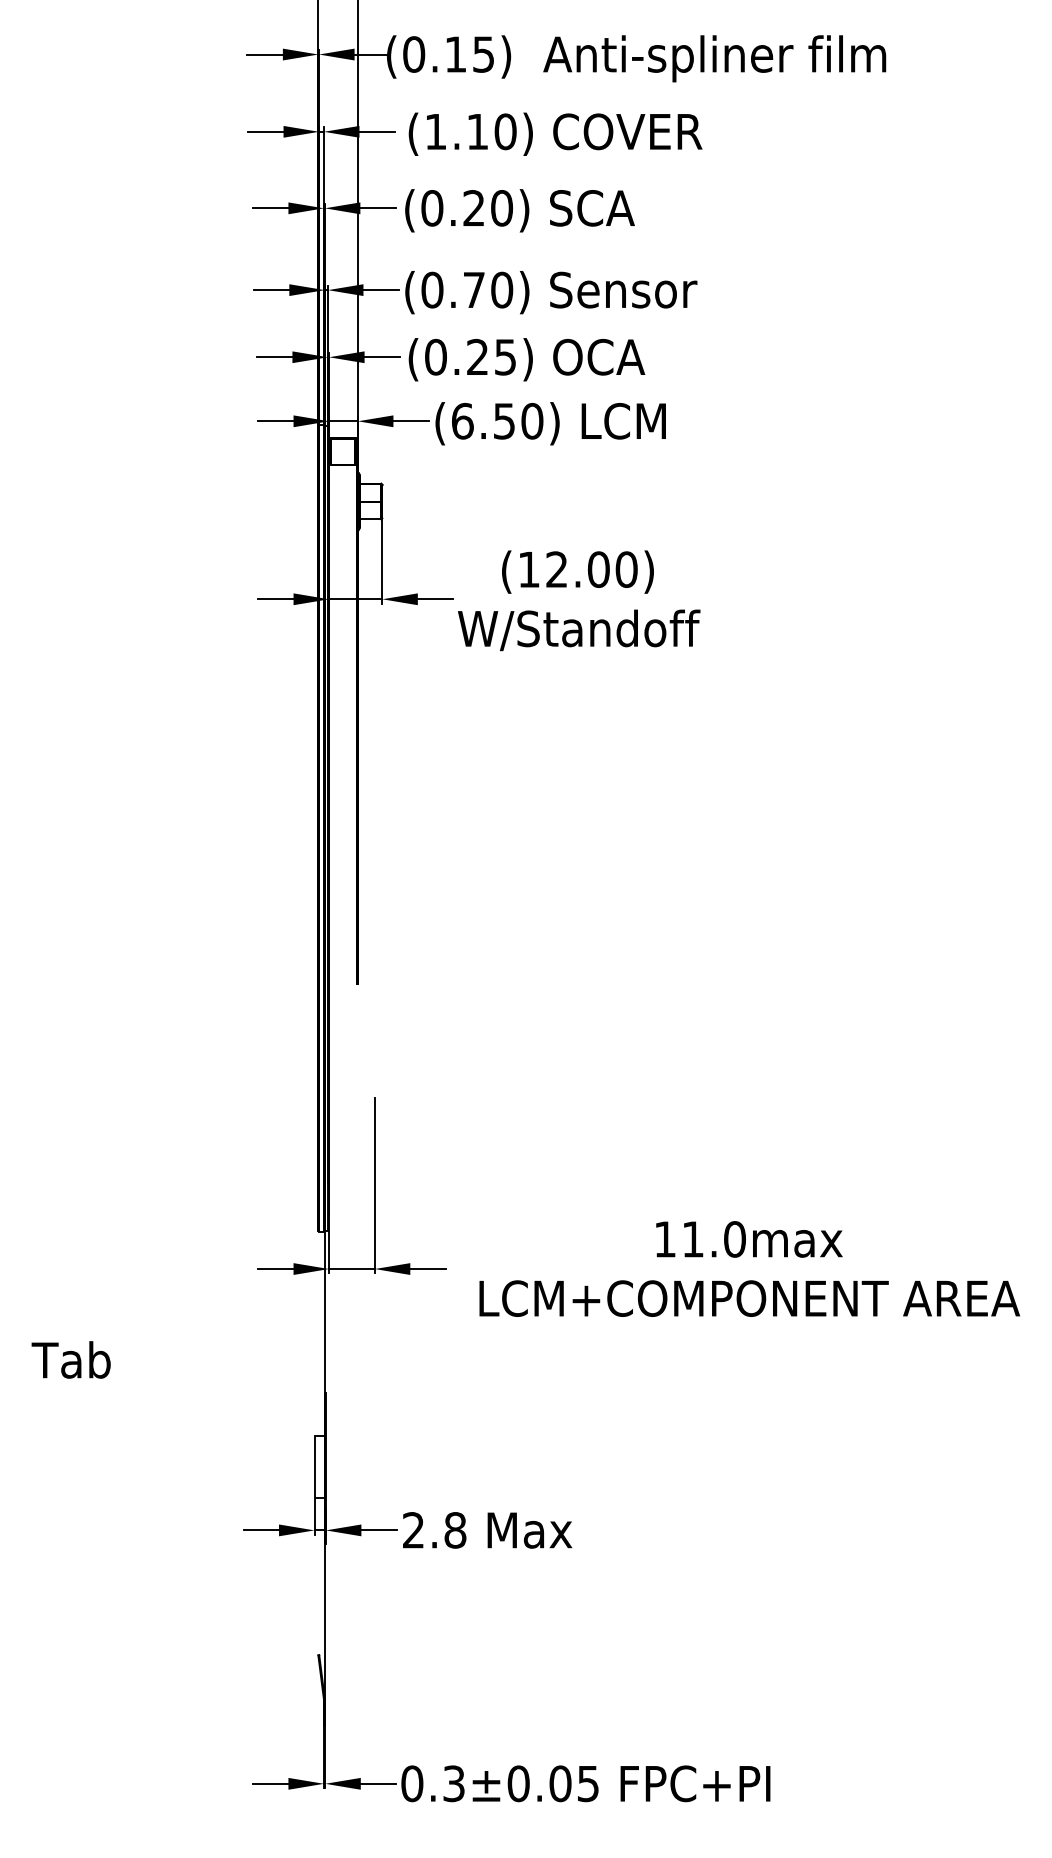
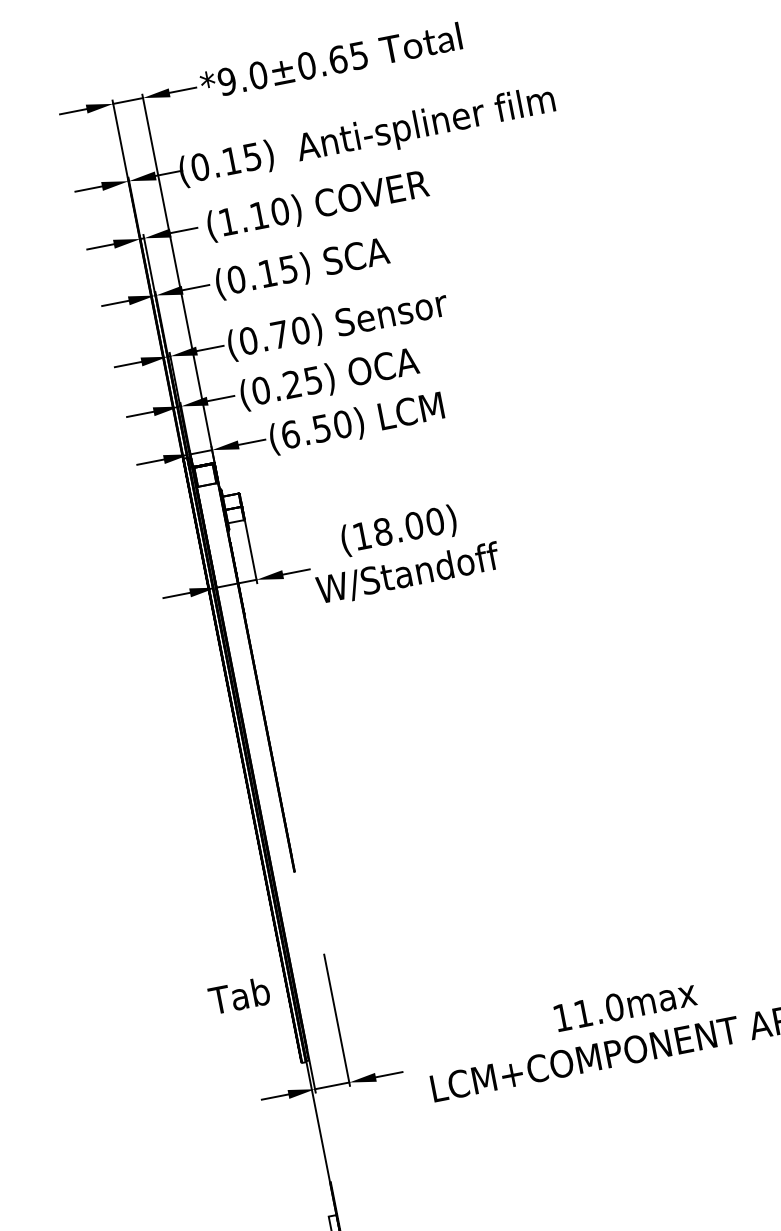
text: (488, 208) -> (278, 271), (0.20) -> (0.15)
text: (556, 569) -> (382, 531), (12.00) -> (18.00)
text: (70, 1359) -> (238, 995), moved

